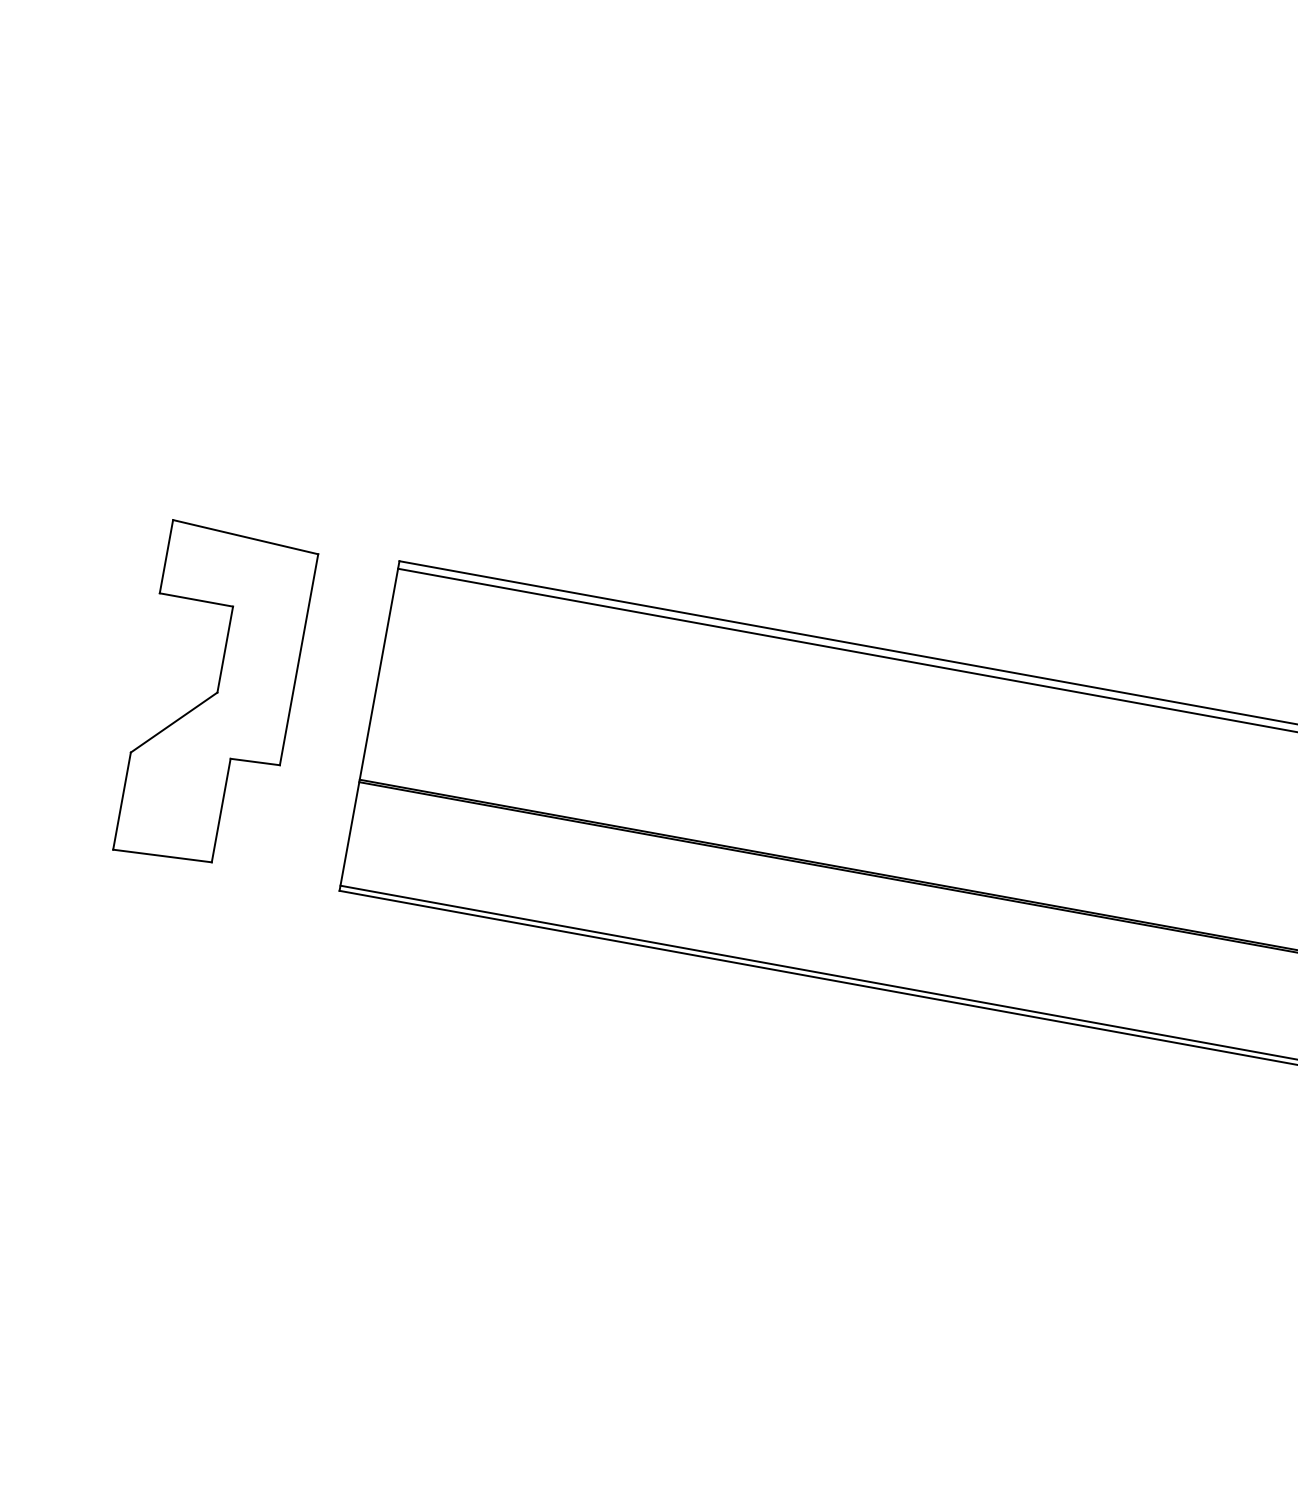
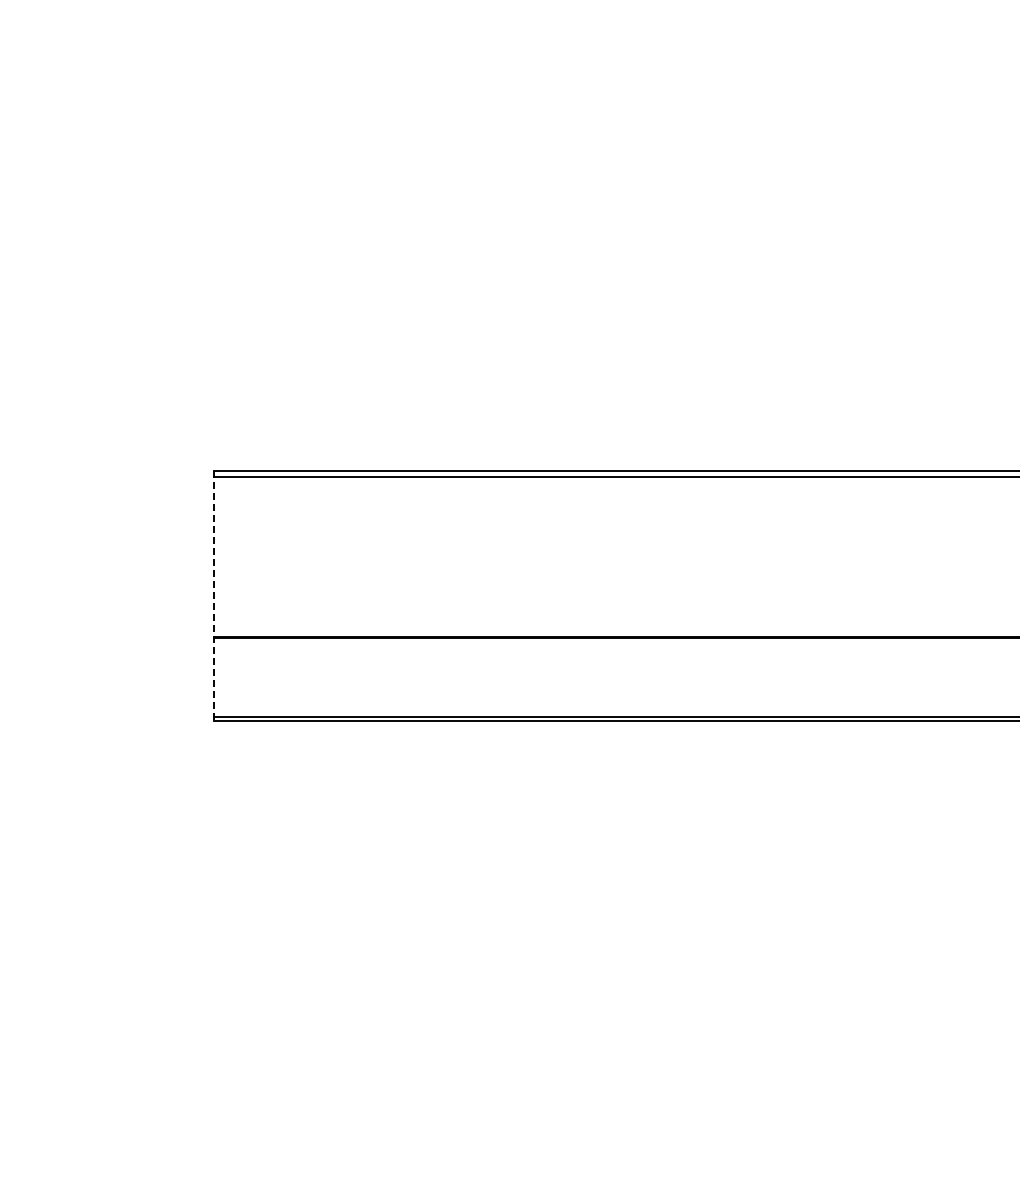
part: (216, 697) -> (97, 595), removed
line: (369, 725) -> (213, 595), solid -> dashed

